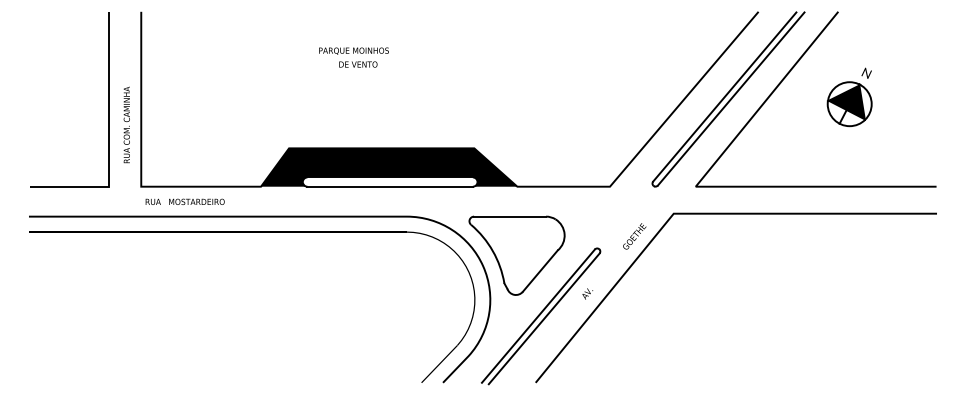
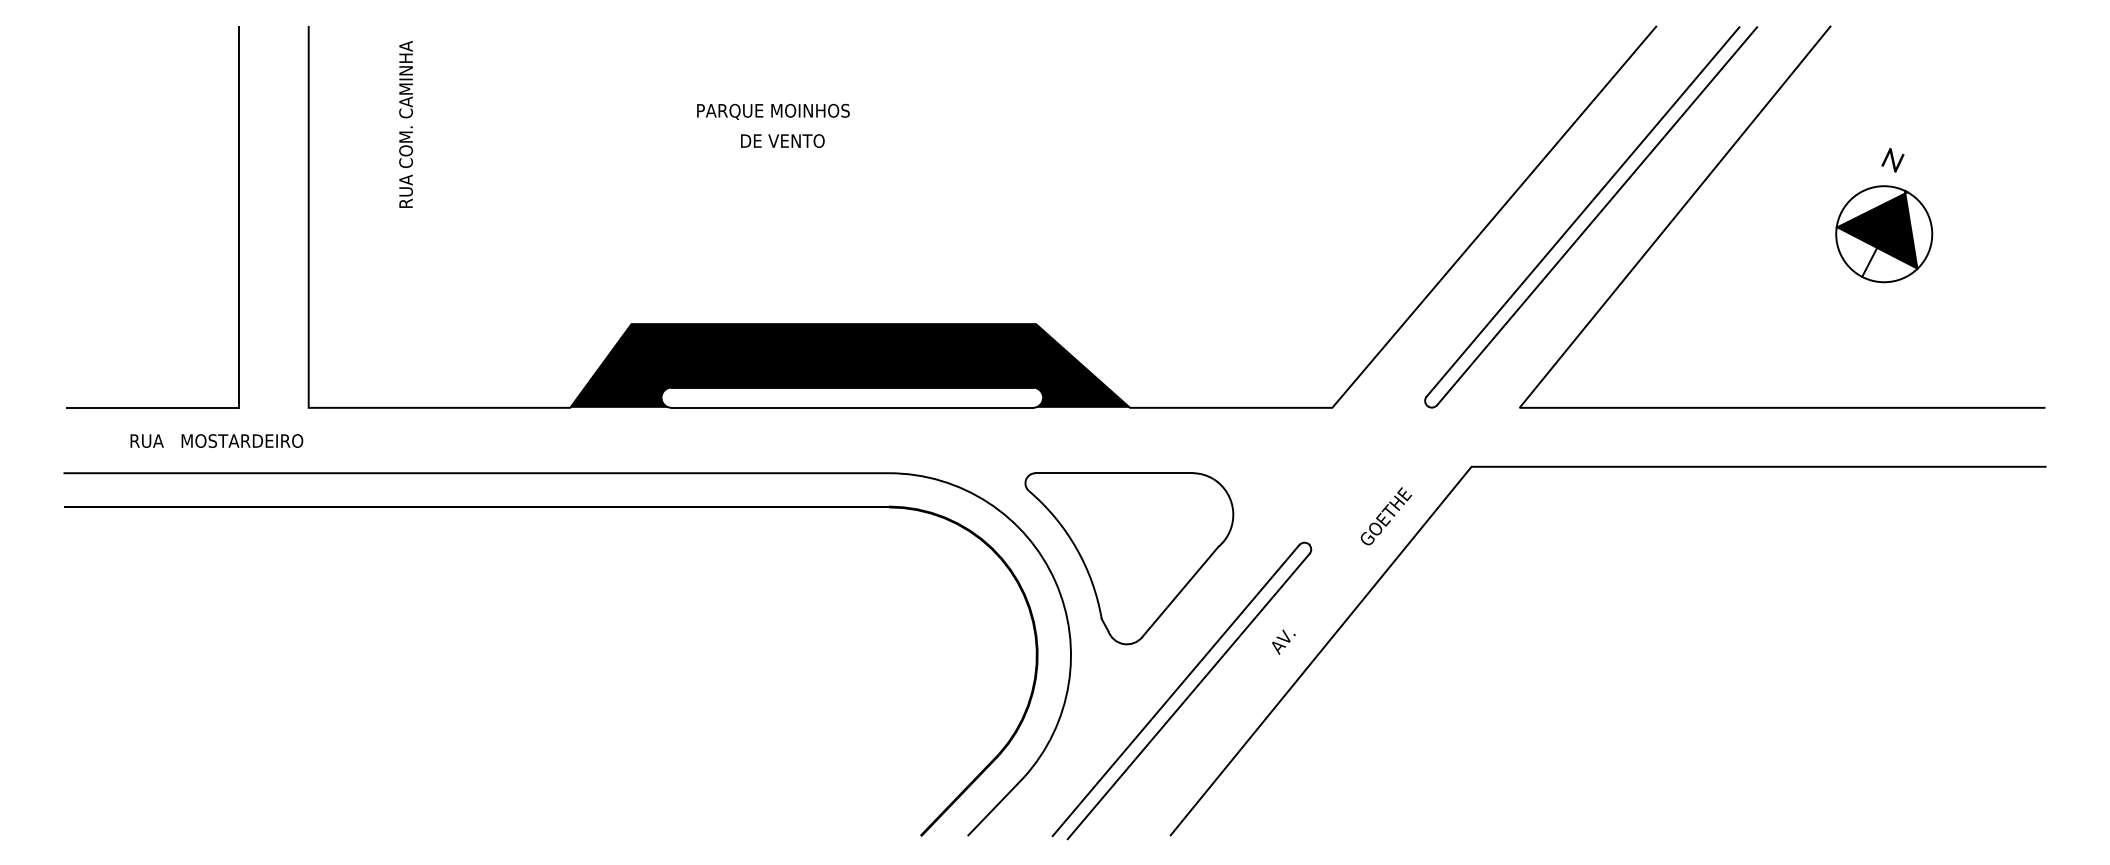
part: (849, 104) -> (1883, 234), moved
text: (126, 124) -> (405, 123), moved
text: (184, 201) -> (215, 440), moved

